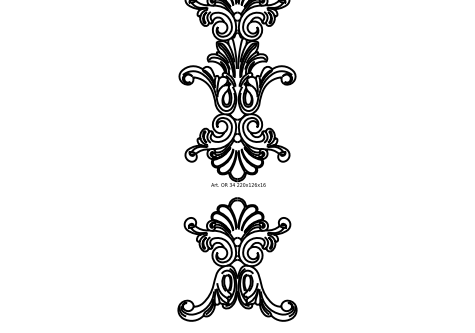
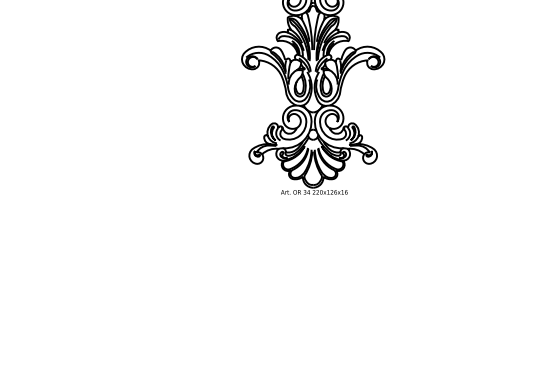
part: (237, 259) -> (313, 283), removed

